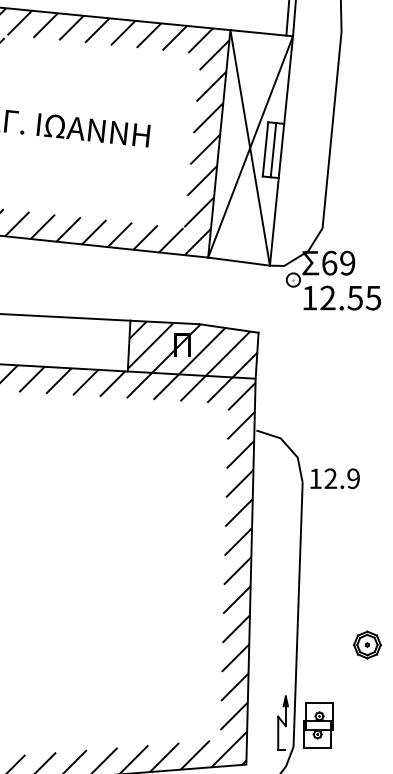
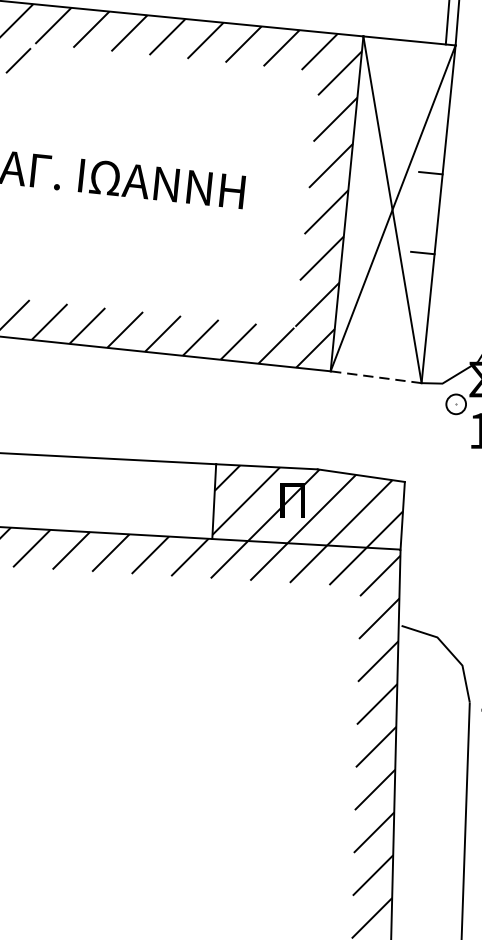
line: (265, 149) -> (415, 212), removed
line: (273, 150) -> (426, 213), removed
line: (238, 261) -> (375, 377), solid -> dashed

